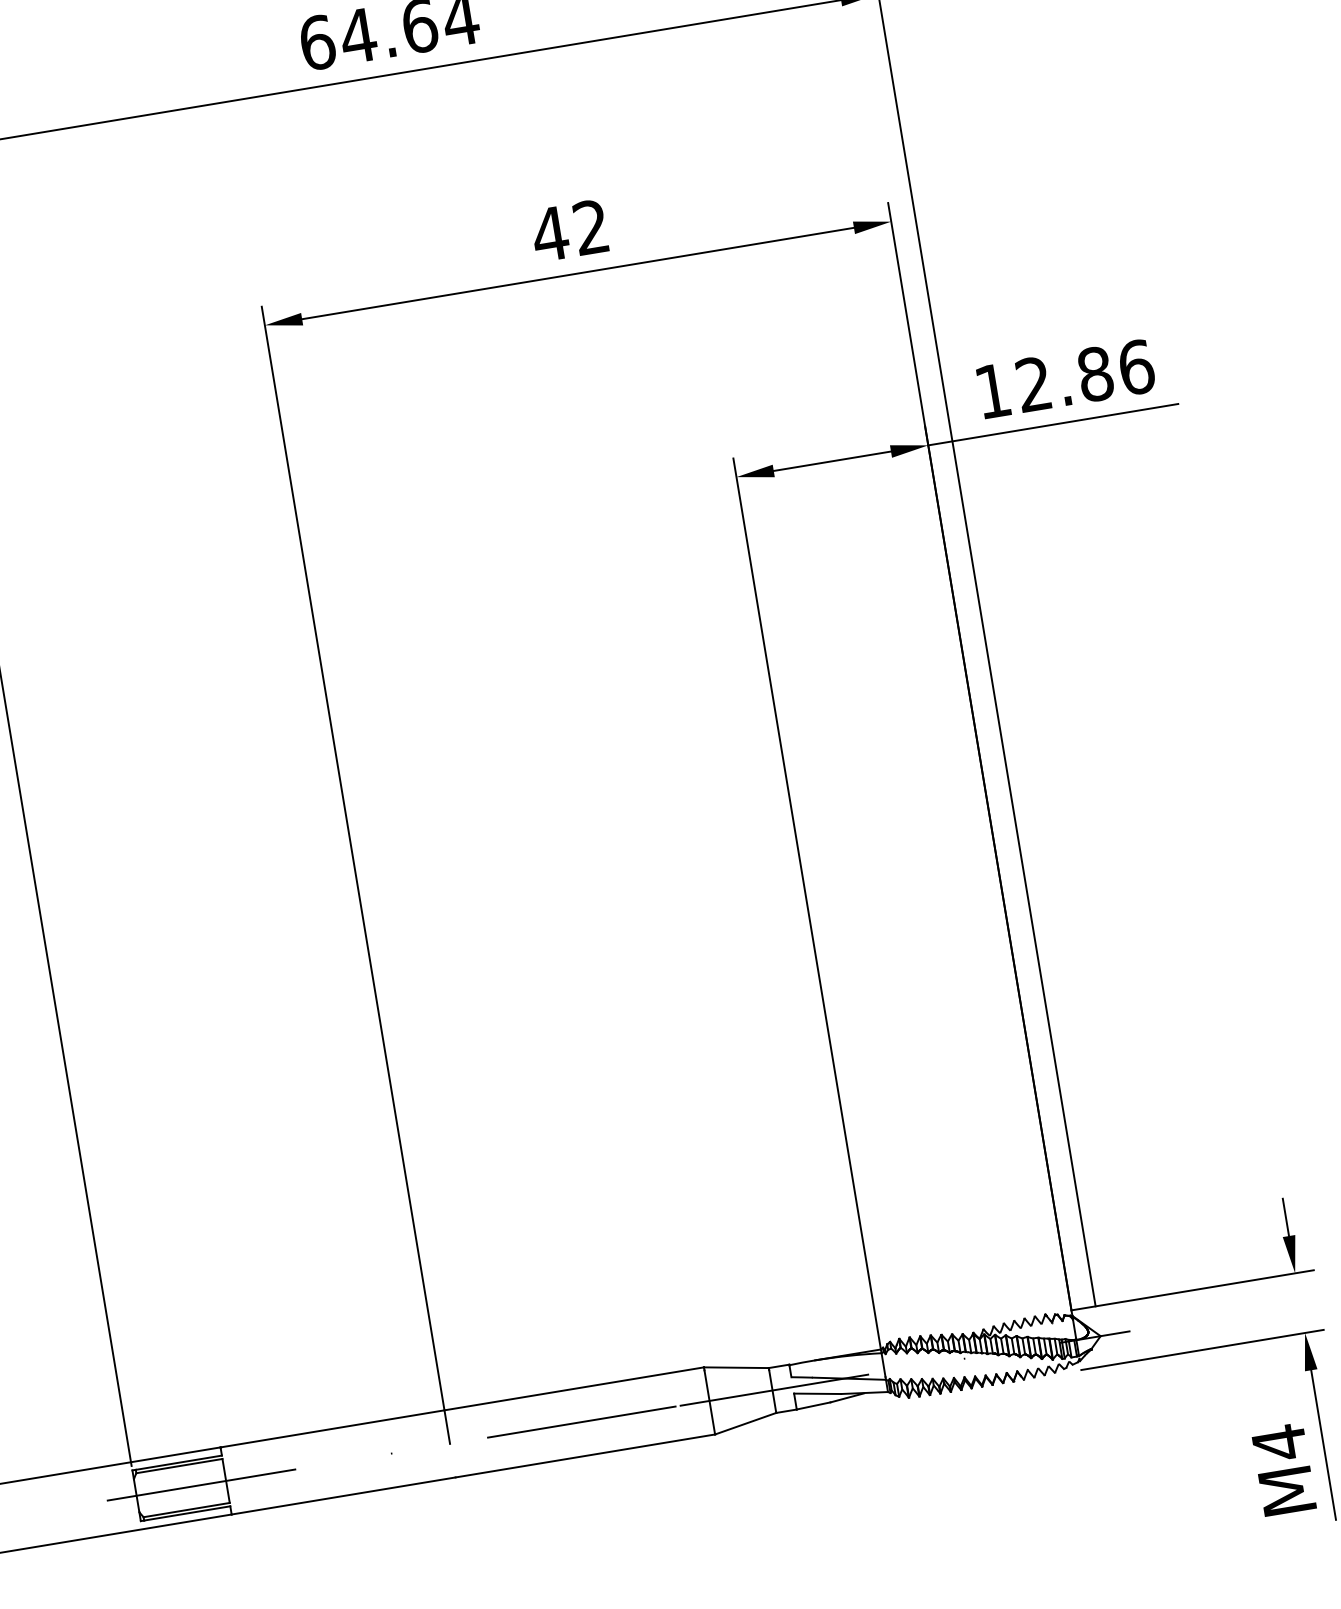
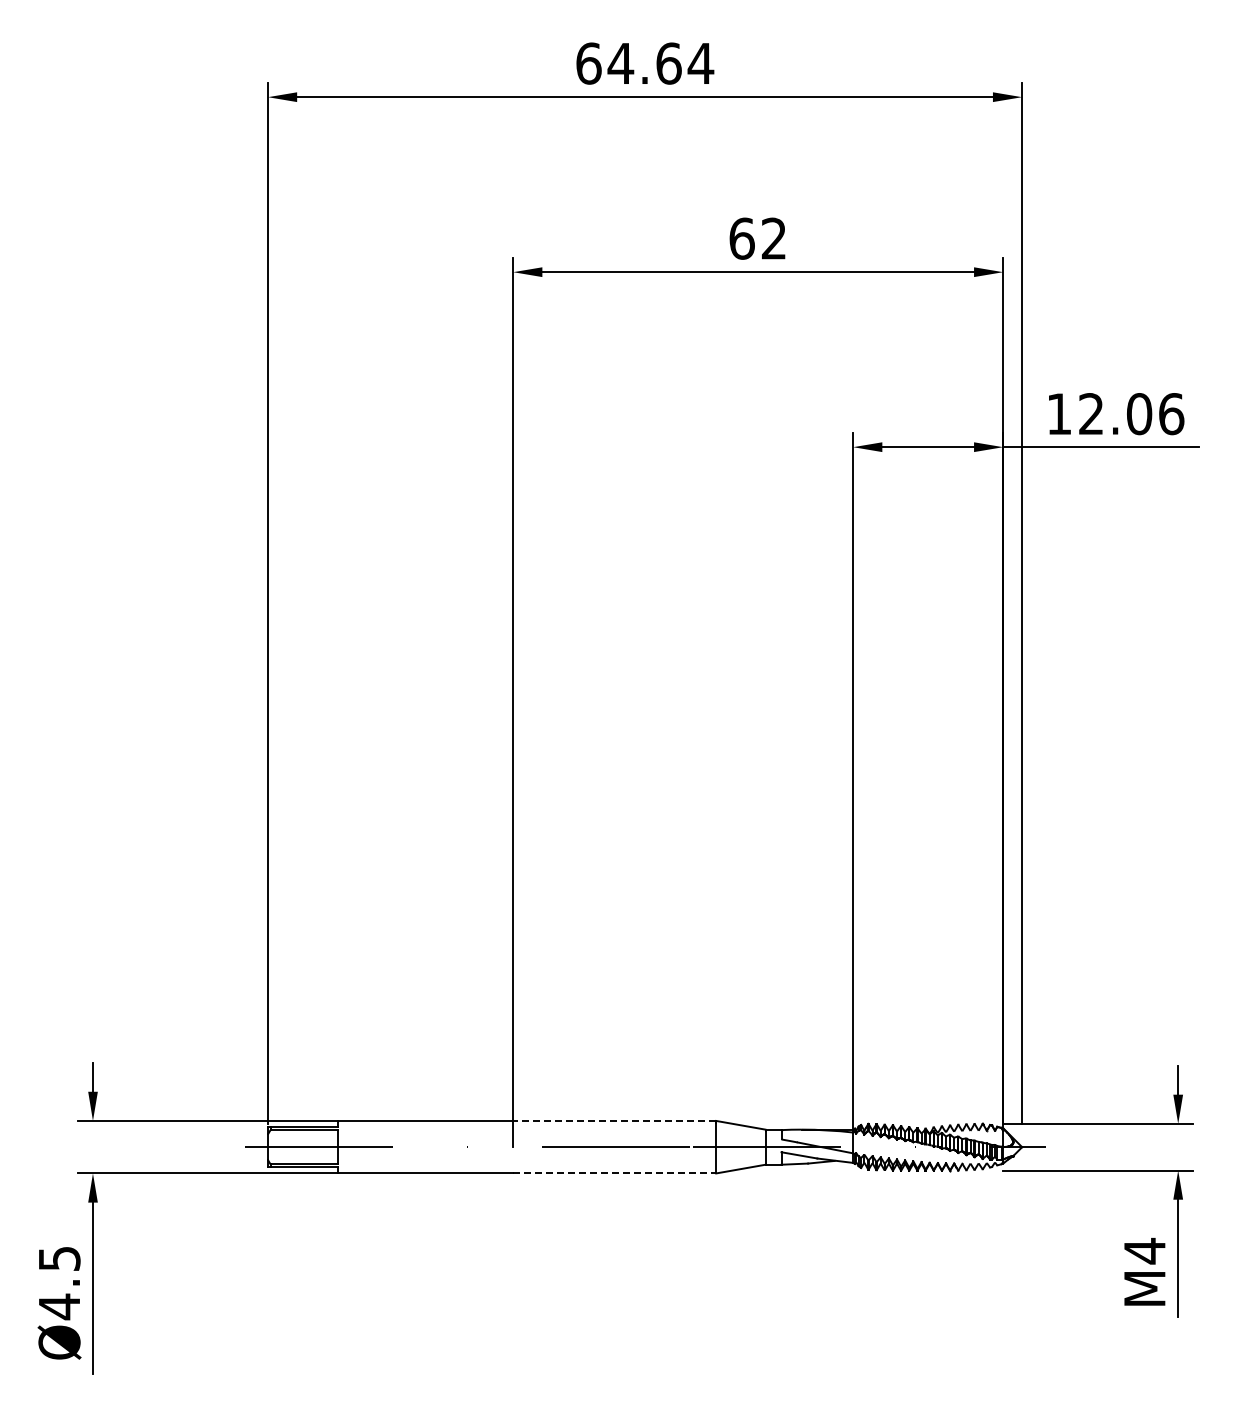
text: (549, 233) -> (741, 238), 42 -> 62
text: (1095, 373) -> (1139, 413), 12.86 -> 12.06
line: (573, 1388) -> (614, 1120), solid -> dashed
line: (586, 1455) -> (615, 1173), solid -> dashed

